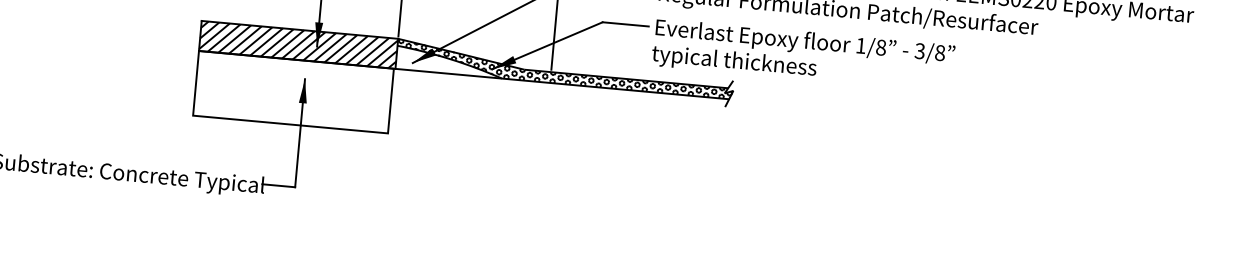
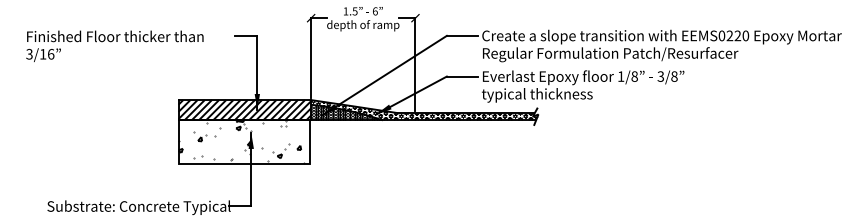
hatch: (448, 62) -> (346, 112), added
hatch: (293, 91) -> (244, 141), added

